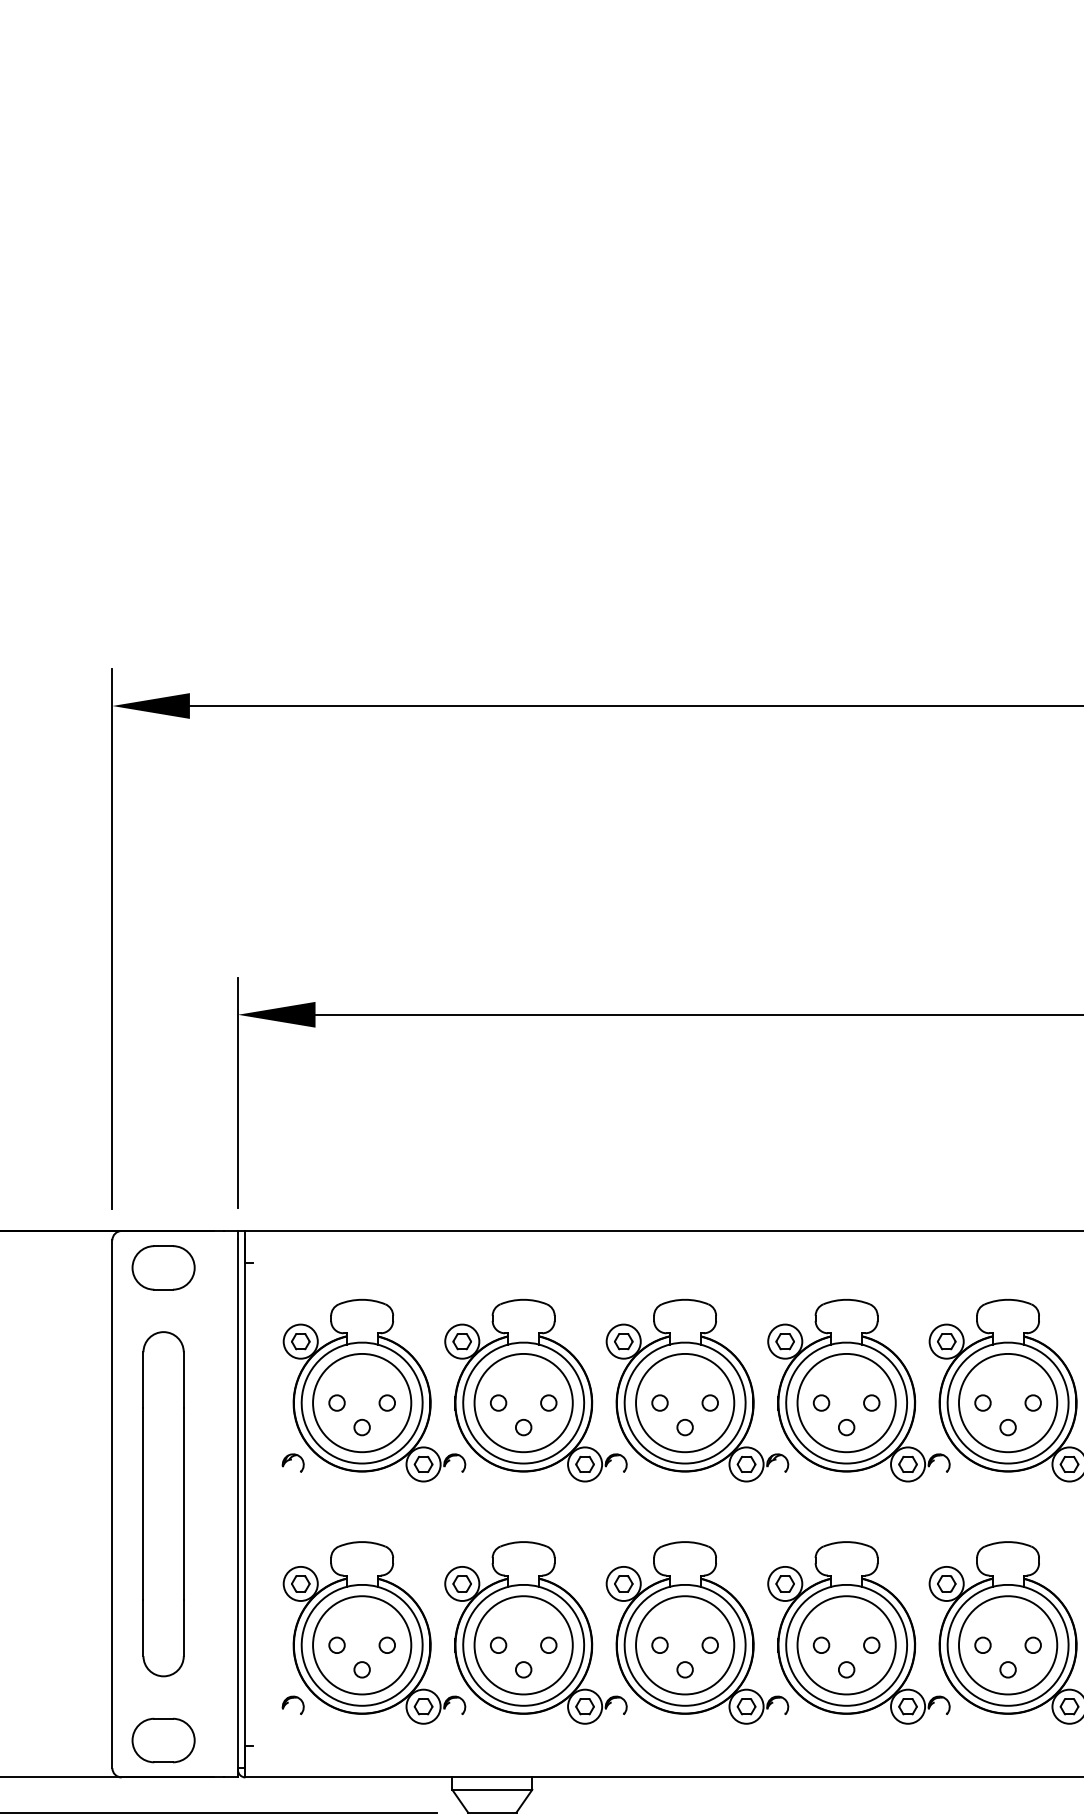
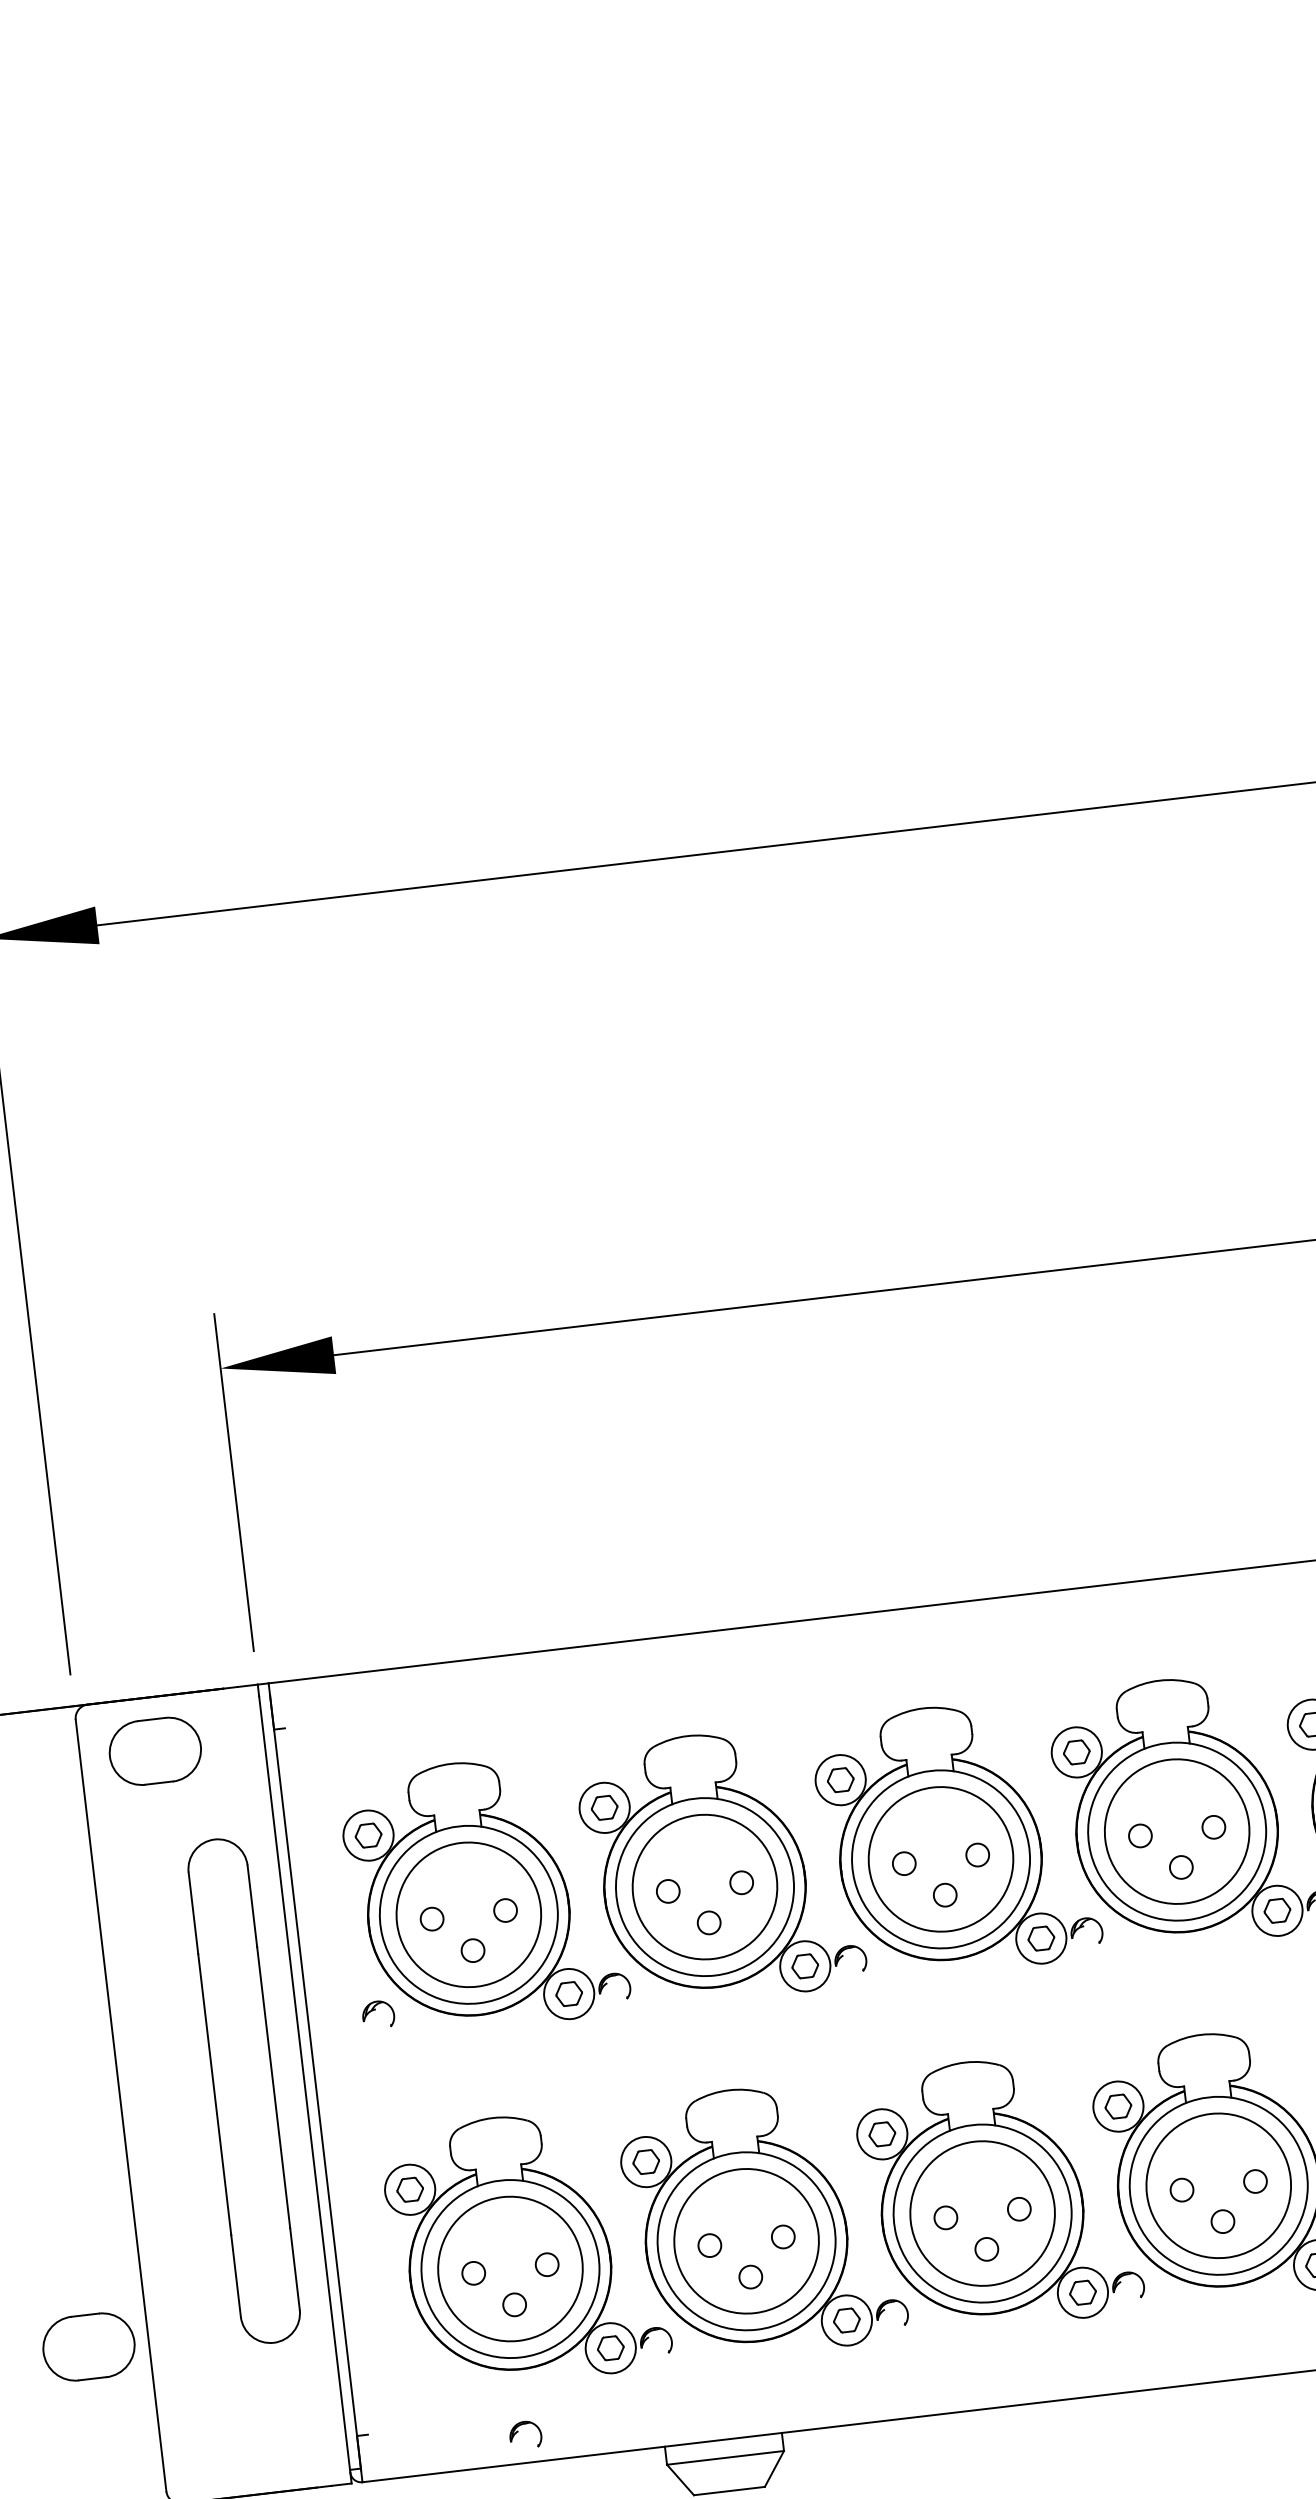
part: (163, 1504) -> (244, 2091), moved
part: (292, 1704) -> (524, 2433), moved
part: (163, 1740) -> (88, 2346), moved

